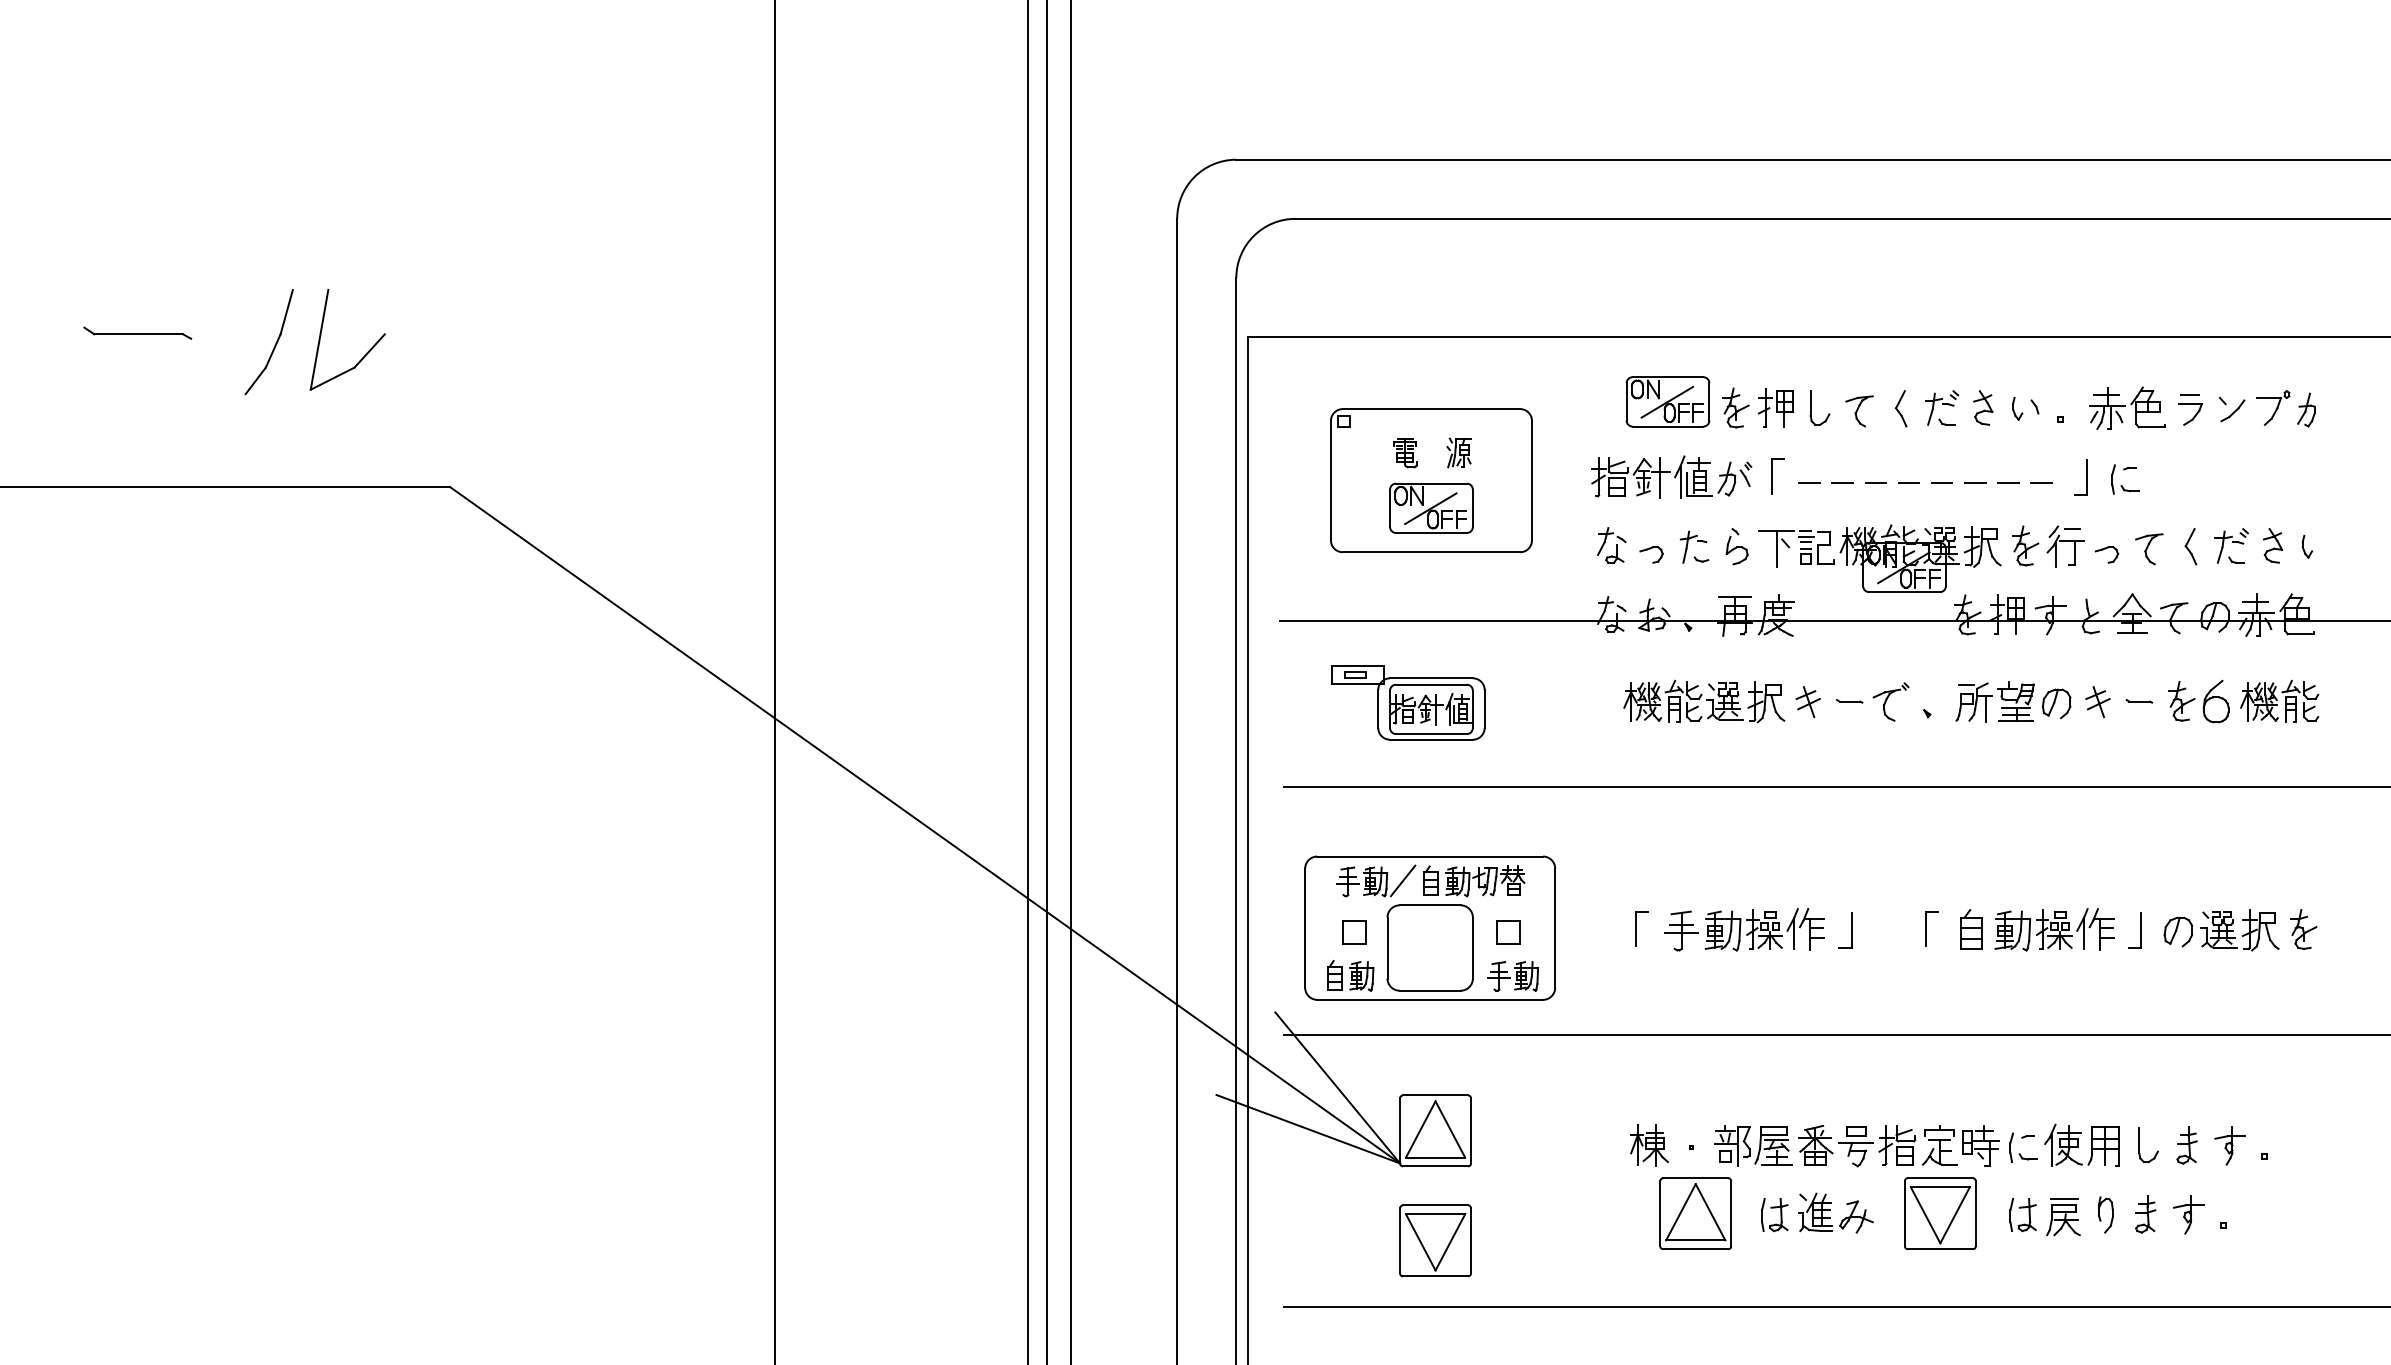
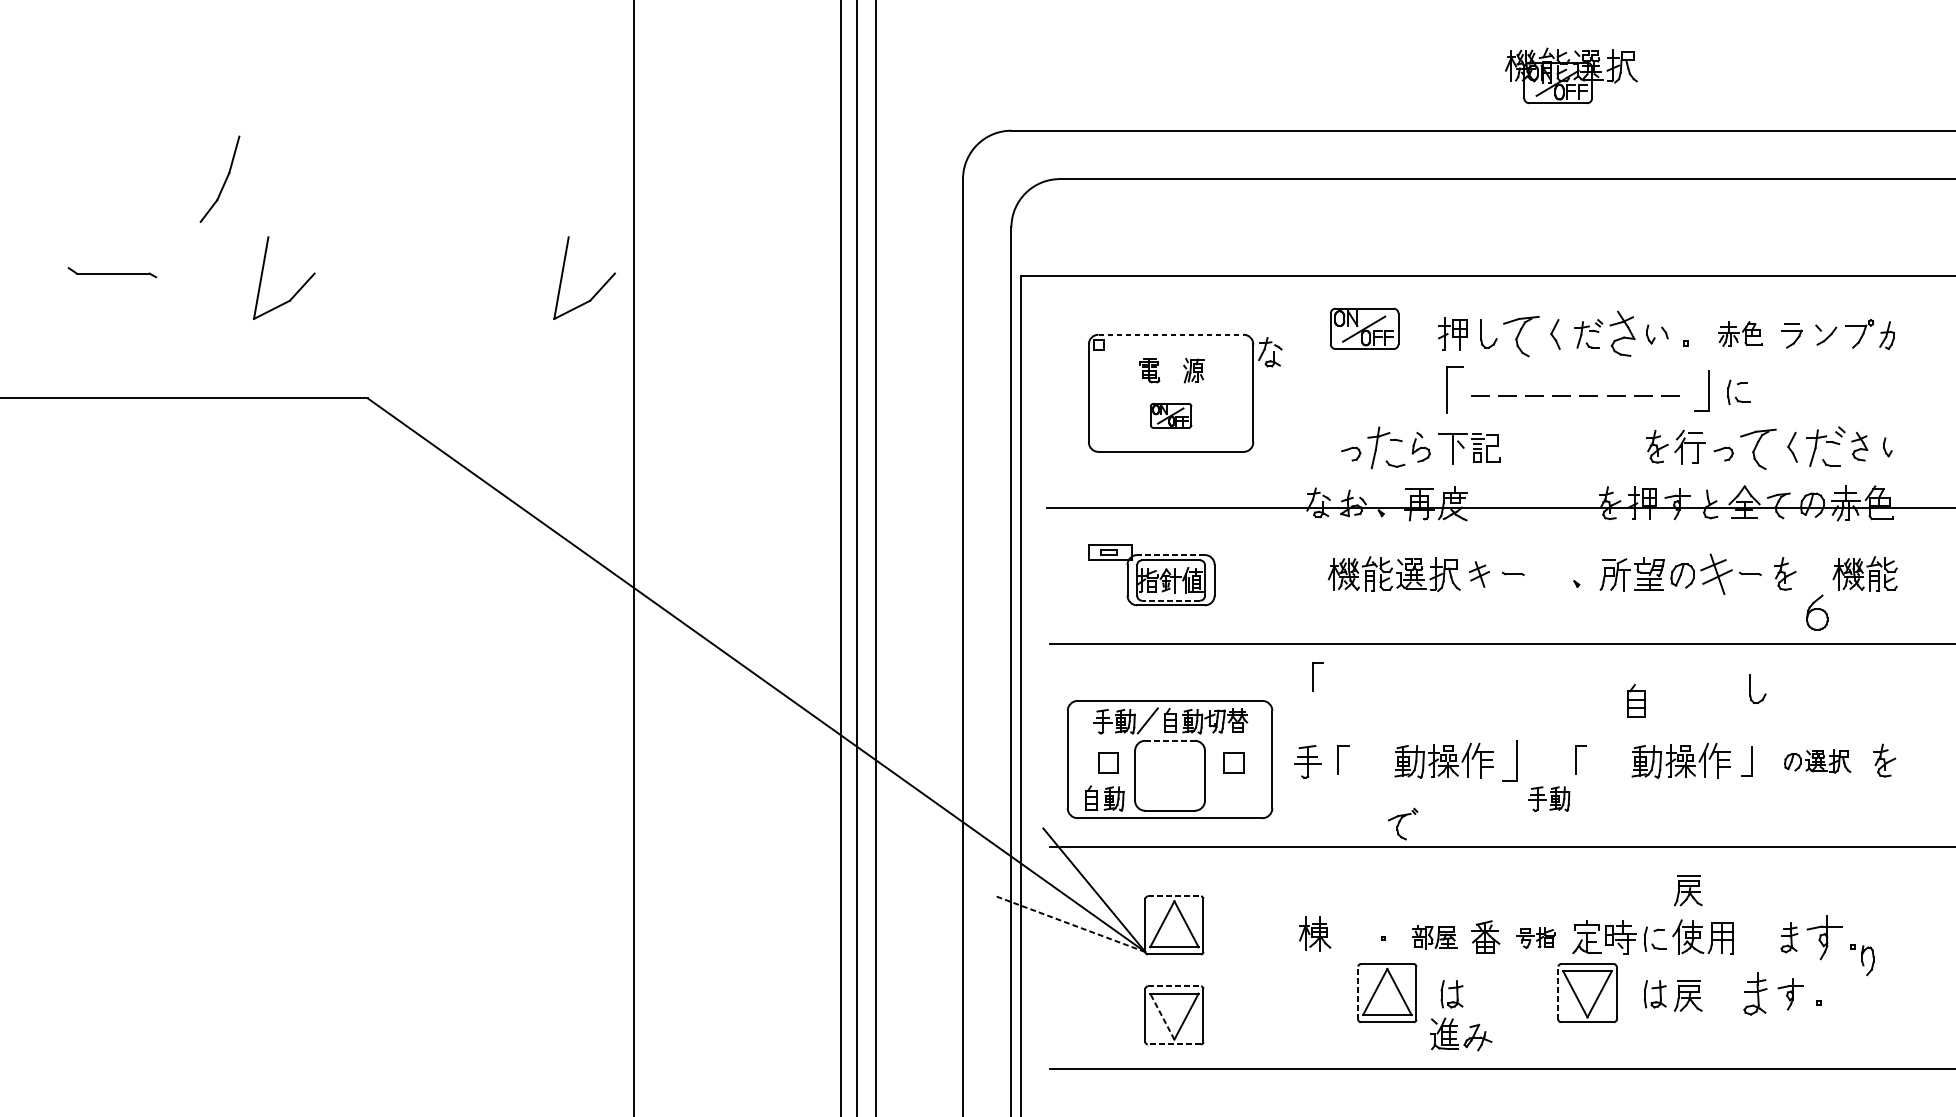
part: (274, 345) -> (224, 182), moved
part: (734, 351) -> (600, 287), added
part: (1735, 407) -> (1419, 333), removed
part: (1983, 407) -> (1622, 333), size x1.6
part: (2127, 407) -> (1740, 333), size x0.7
line: (1431, 409) -> (1171, 335), solid -> dashed
part: (1859, 411) -> (1521, 336), size x1.6
part: (1671, 476) -> (1367, 389), removed
part: (1777, 476) -> (1454, 389), size x1.6
part: (2080, 477) -> (1702, 390), size x1.4
part: (1431, 507) -> (1171, 415), size x0.6
part: (1611, 545) -> (1270, 352), moved
part: (2231, 545) -> (1825, 446), size x1.4
part: (1694, 546) -> (1386, 447), size x1.6
part: (2149, 549) -> (1758, 449), size x1.6
part: (1920, 558) -> (1571, 75), moved
line: (1430, 678) -> (1170, 555), solid -> dashed
part: (1890, 701) -> (1402, 823), moved
part: (2215, 701) -> (1816, 612), moved
part: (2097, 702) -> (1716, 574), size x1.6
line: (1430, 734) -> (1170, 601), solid -> dashed
part: (1610, 826) -> (1317, 676), added
line: (1430, 905) -> (1170, 740), solid -> dashed
part: (1971, 929) -> (1635, 700), moved
part: (1681, 930) -> (1307, 761), moved
part: (1845, 930) -> (1509, 761), size x1.4
part: (2221, 930) -> (1817, 761), size x0.7
part: (1512, 976) -> (1548, 799), moved
part: (2063, 1088) -> (1688, 890), added
line: (1435, 1095) -> (1174, 896), solid -> dashed
line: (1308, 1129) -> (1070, 924), solid -> dashed
part: (1649, 1145) -> (1315, 934), moved
part: (1753, 1145) -> (1434, 937), size x0.7
part: (2139, 1145) -> (1750, 689), moved
part: (2229, 1145) -> (1824, 937), size x1.4
part: (1877, 1146) -> (1536, 938), size x0.6
line: (1435, 1205) -> (1174, 986), solid -> dashed
part: (1835, 1212) -> (1460, 1033), moved
line: (1660, 1213) -> (1358, 993), solid -> dashed
line: (1904, 1213) -> (1558, 993), solid -> dashed
part: (2105, 1214) -> (1867, 960), moved
part: (2145, 1214) -> (1755, 993), size x1.4
line: (1420, 1242) -> (1162, 1016), solid -> dashed
line: (1435, 1276) -> (1174, 1044), solid -> dashed

